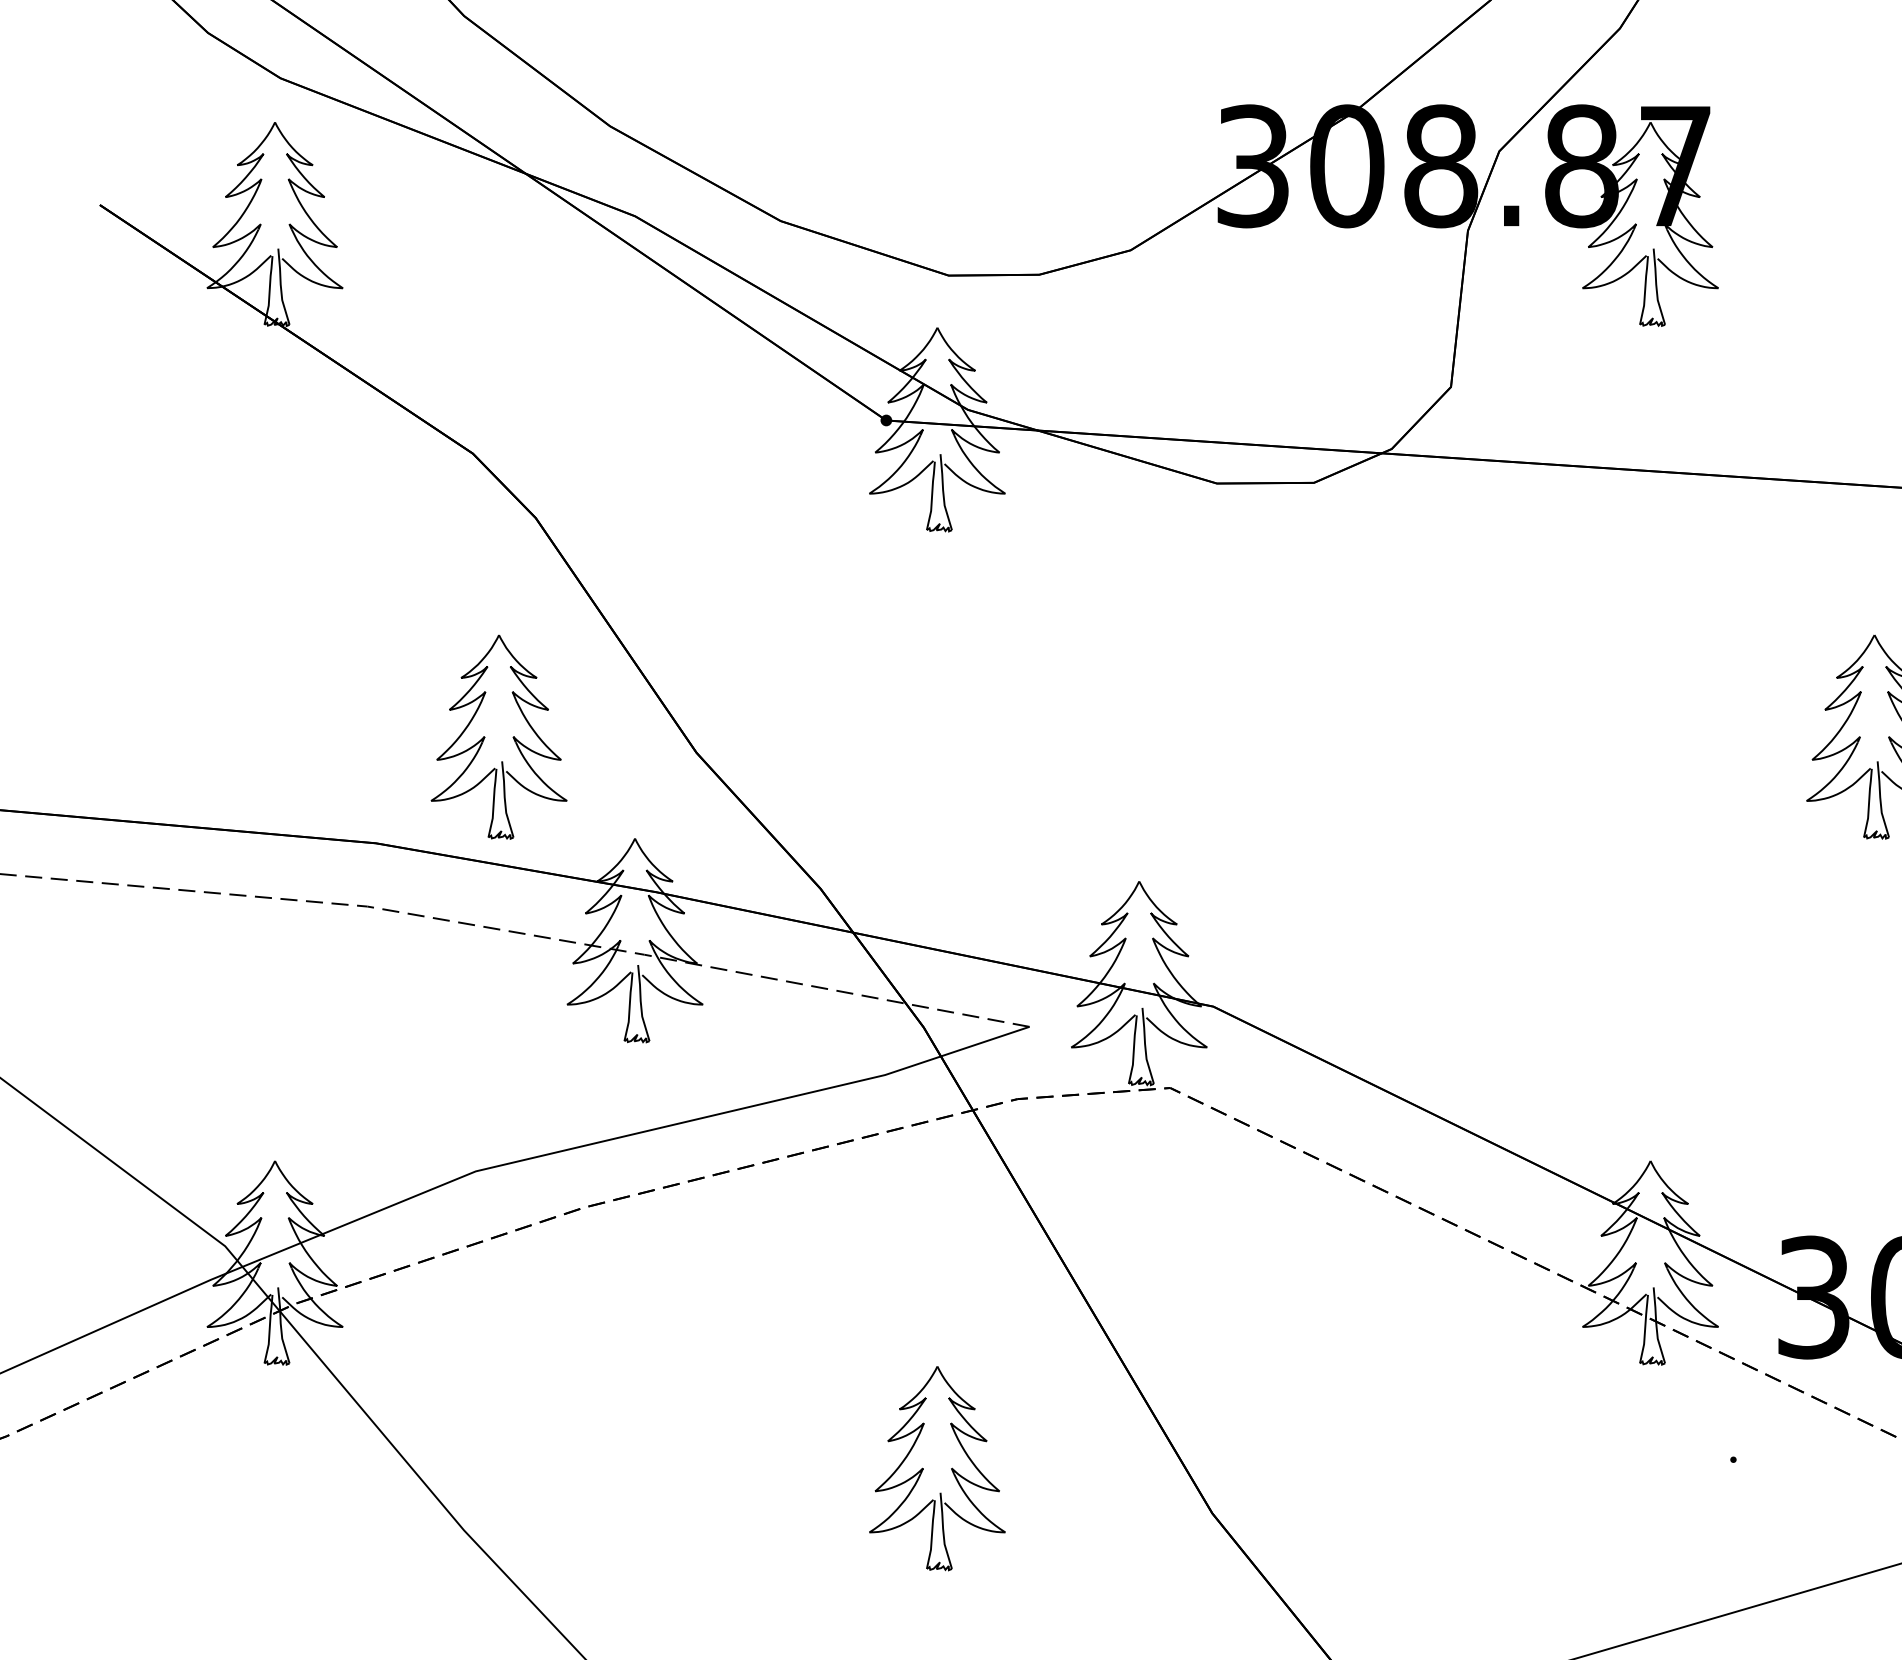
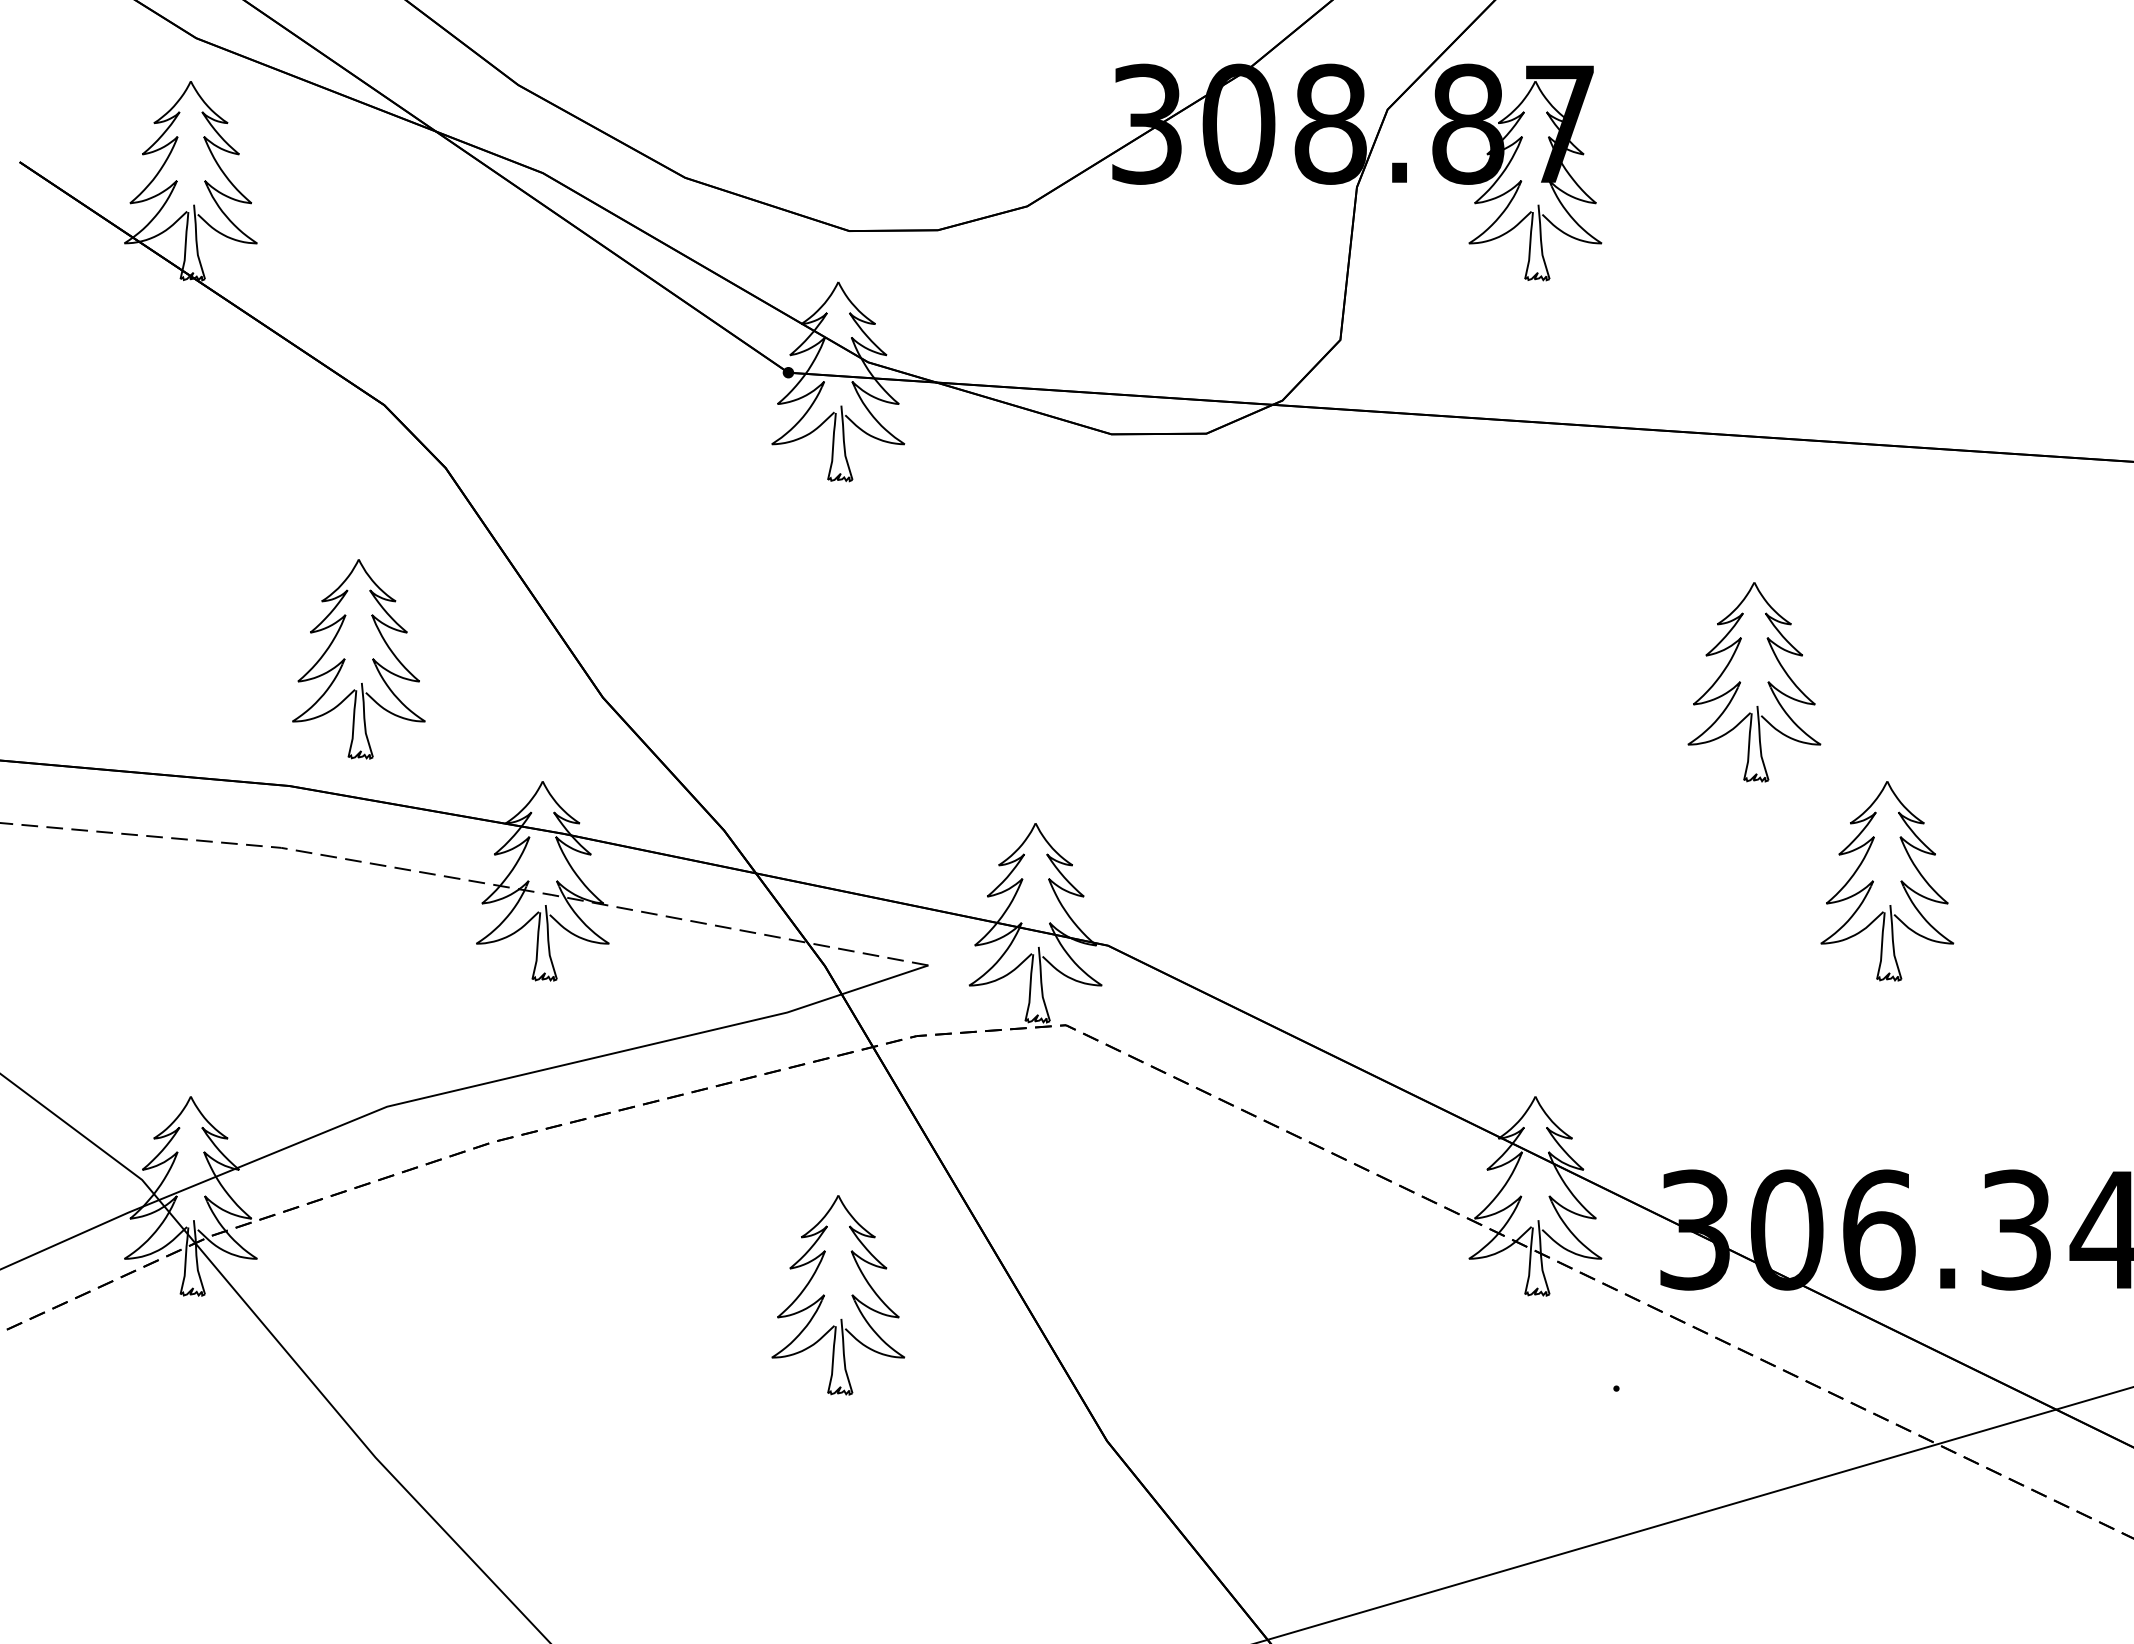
part: (485, 737) -> (345, 659), moved
part: (950, 1468) -> (851, 1295), moved

